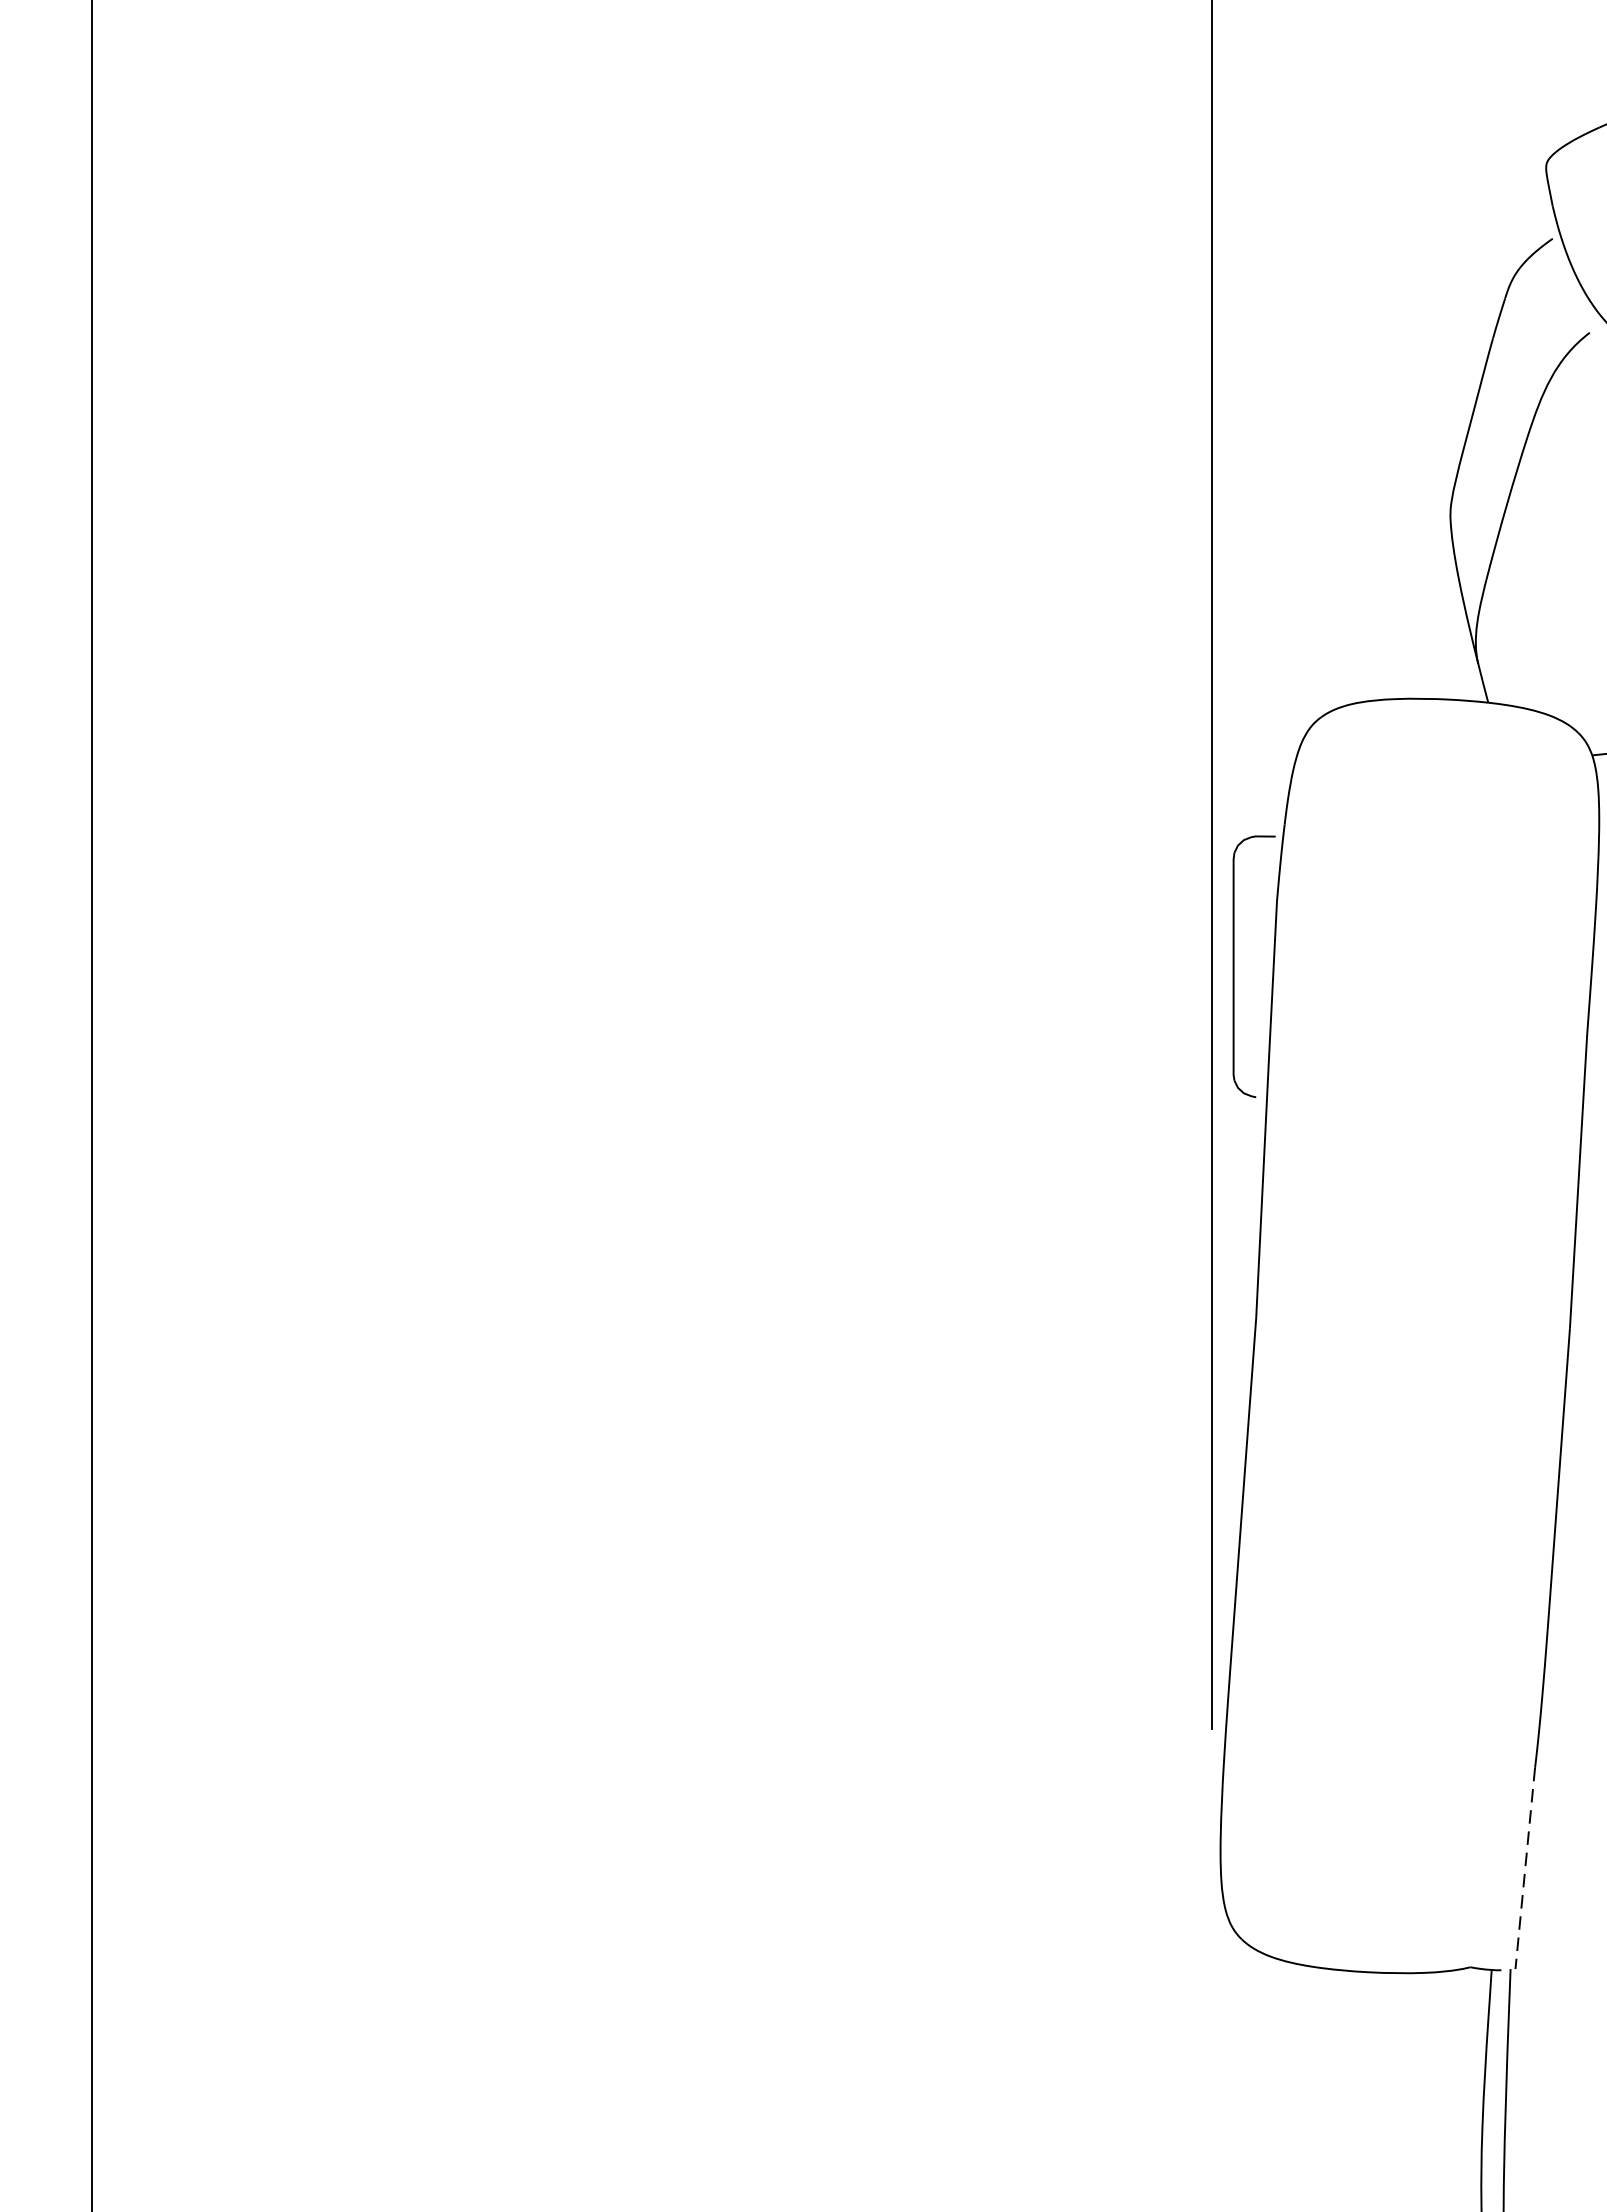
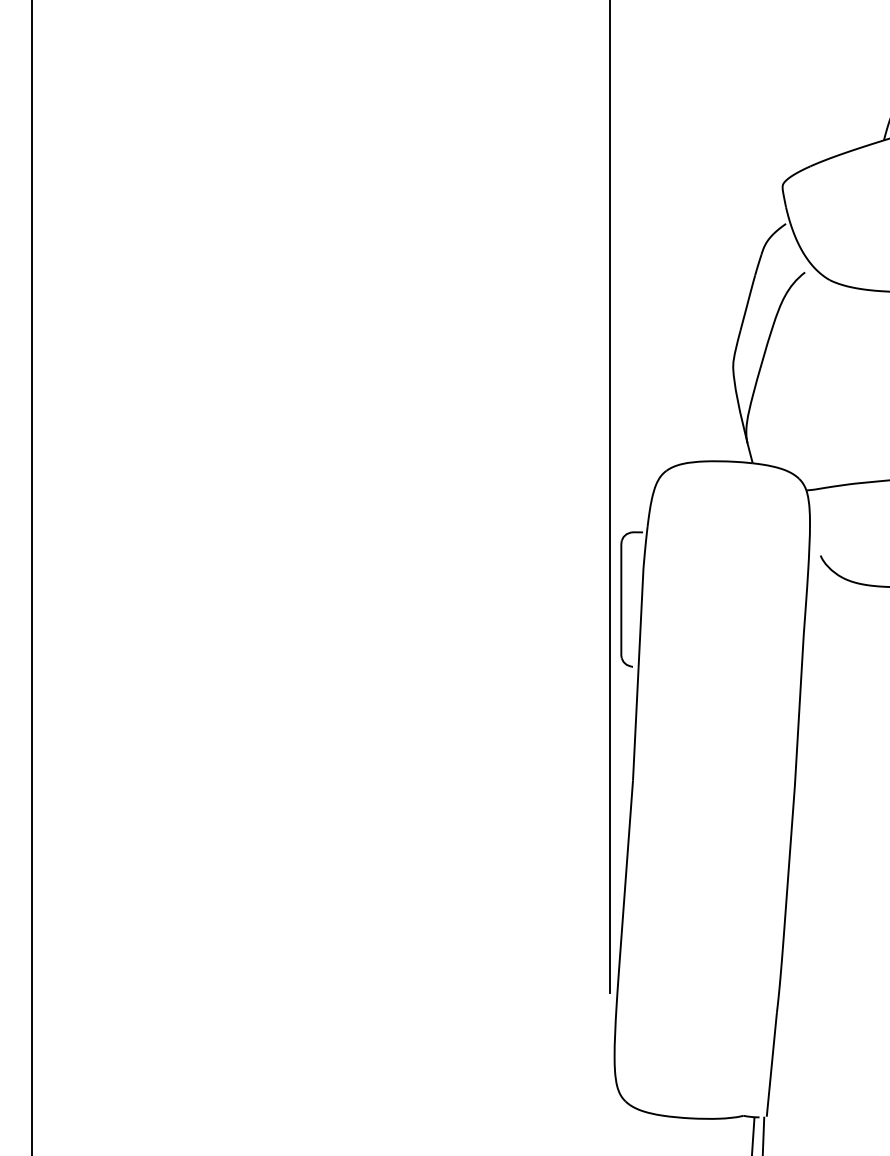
line: (1524, 1869) -> (771, 1065), dashed -> solid

